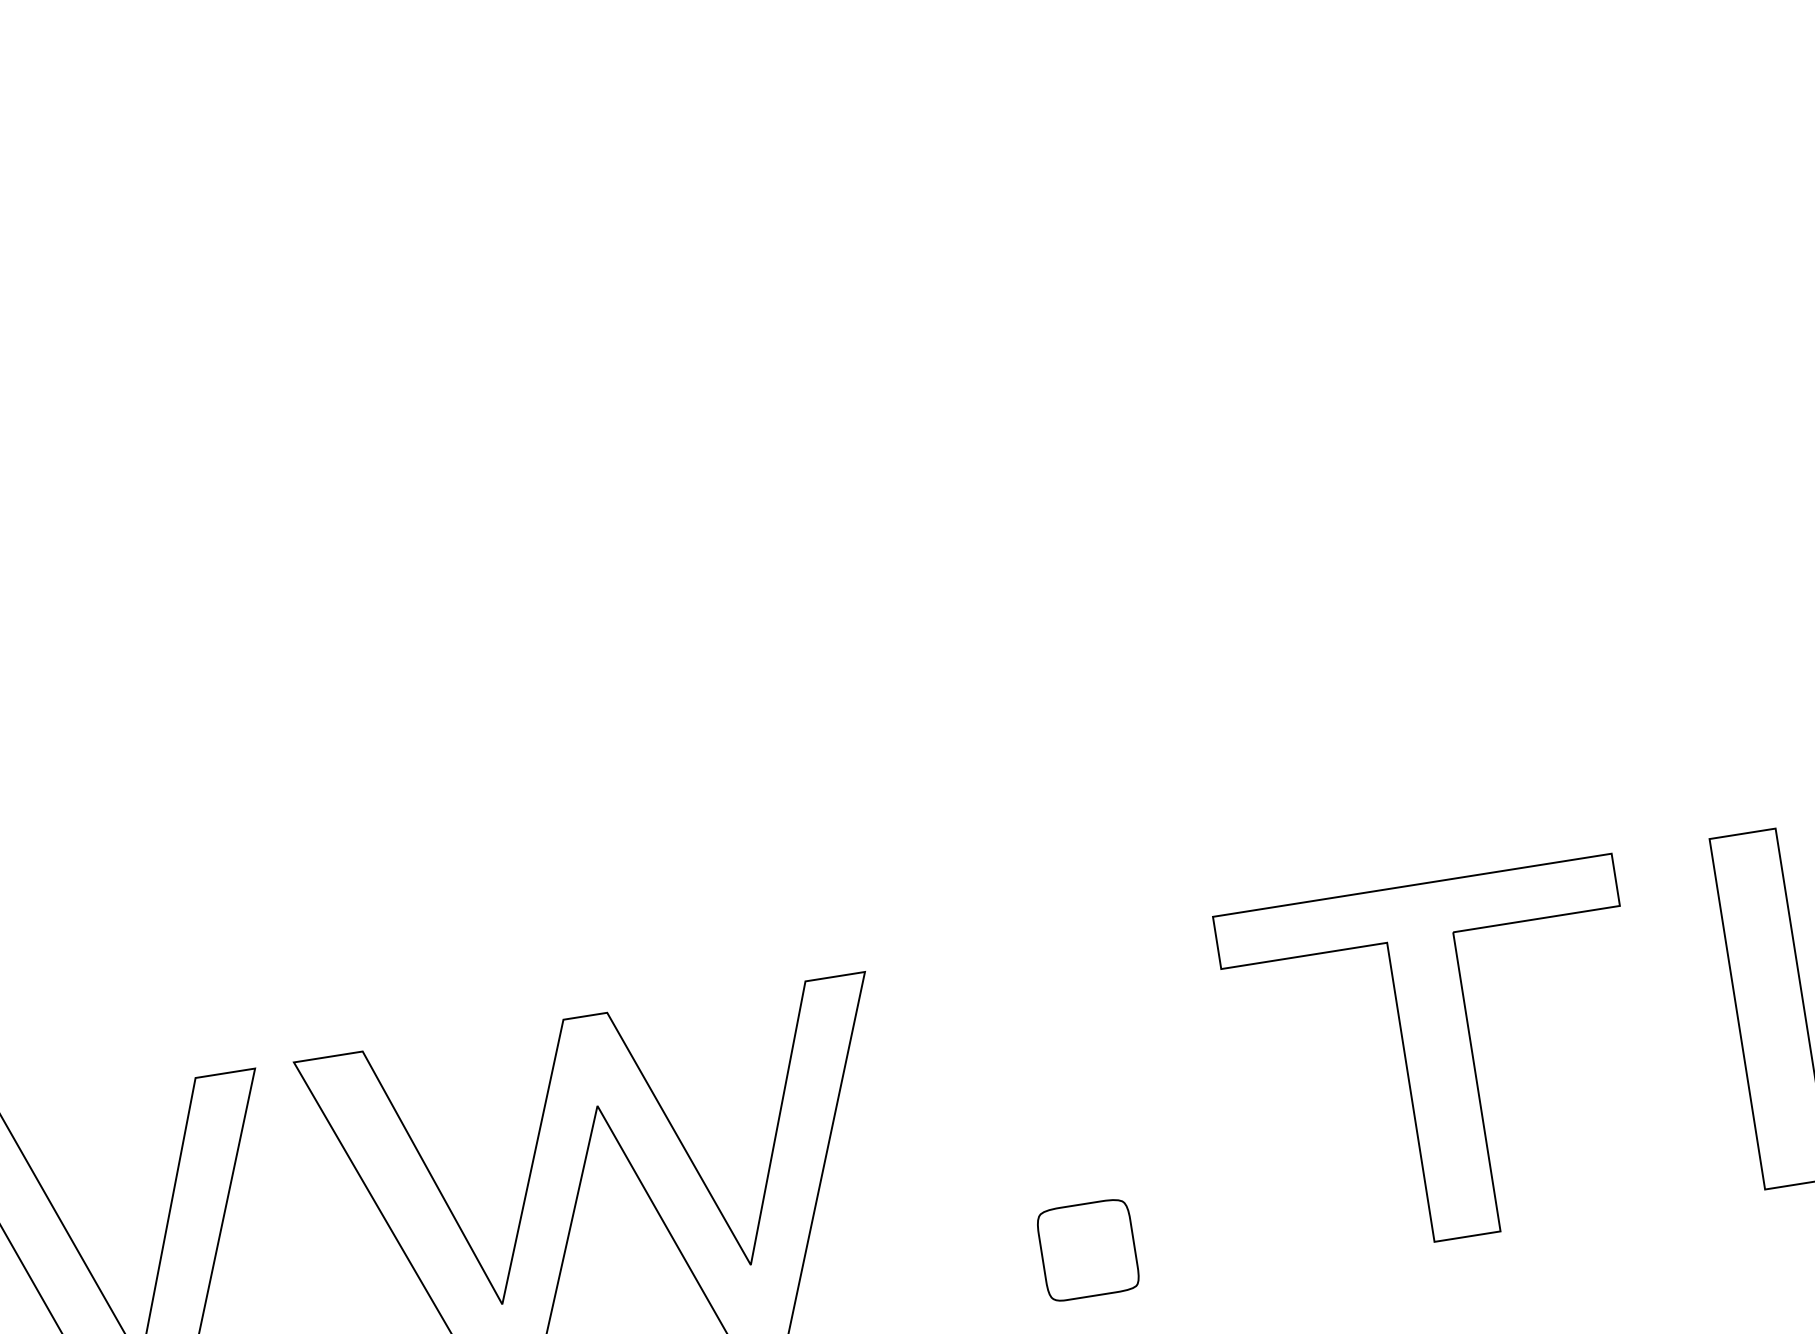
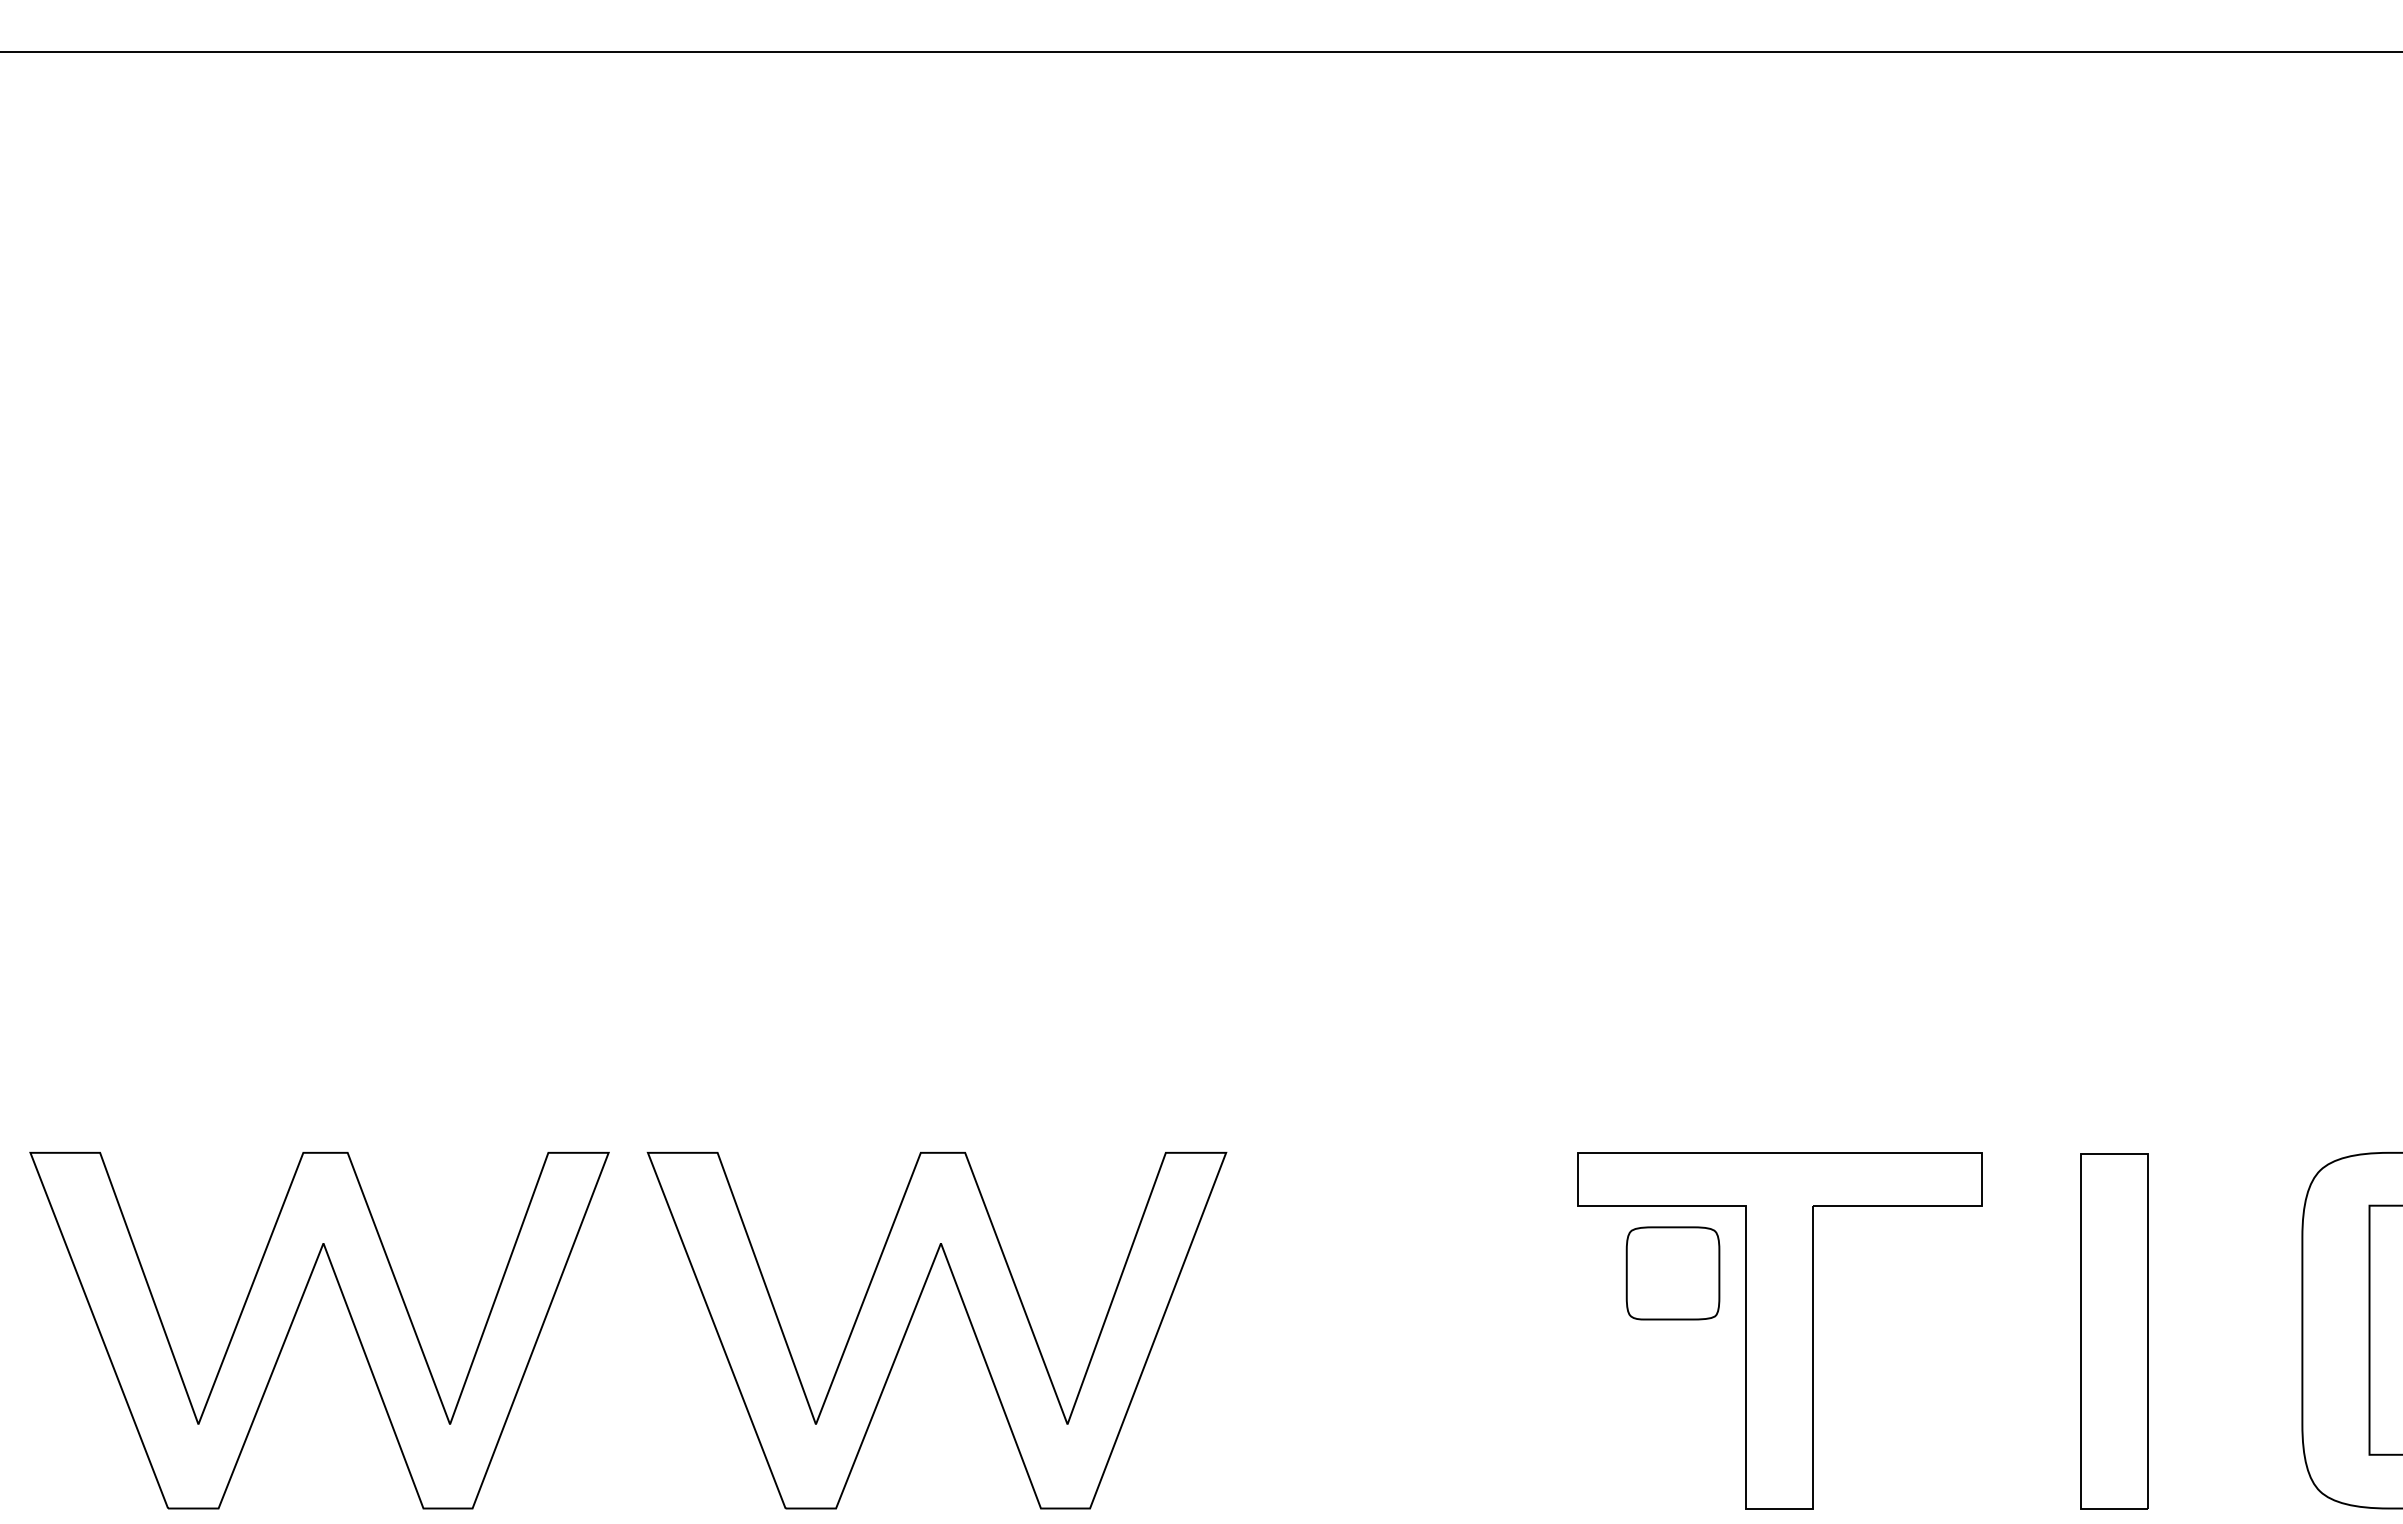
part: (1087, 1250) -> (1672, 1273), moved

